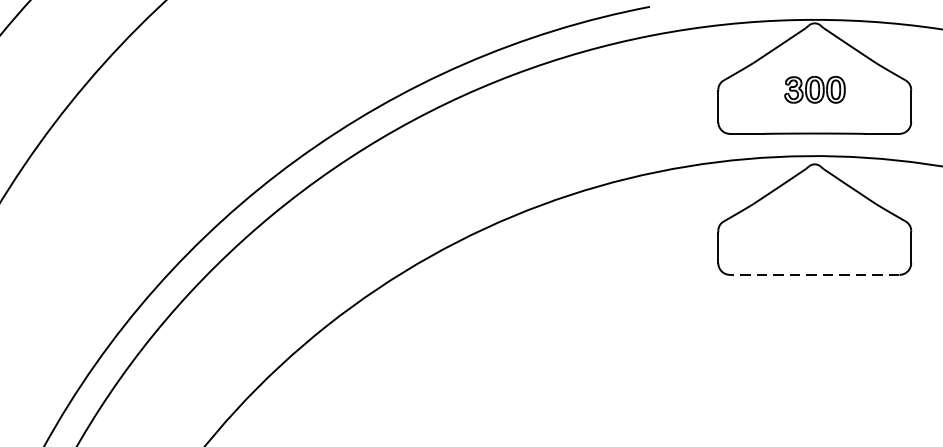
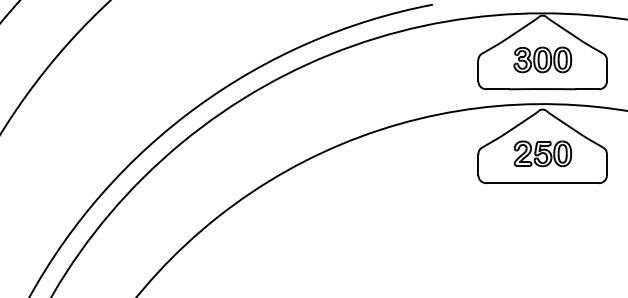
part: (814, 89) -> (542, 59), size x1.43
part: (814, 230) -> (542, 153), added
line: (814, 275) -> (542, 183), dashed -> solid

